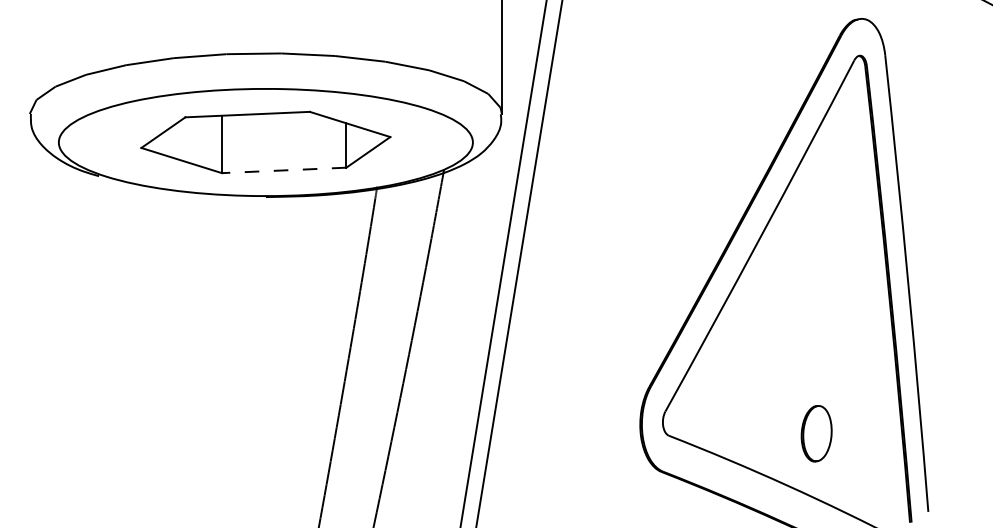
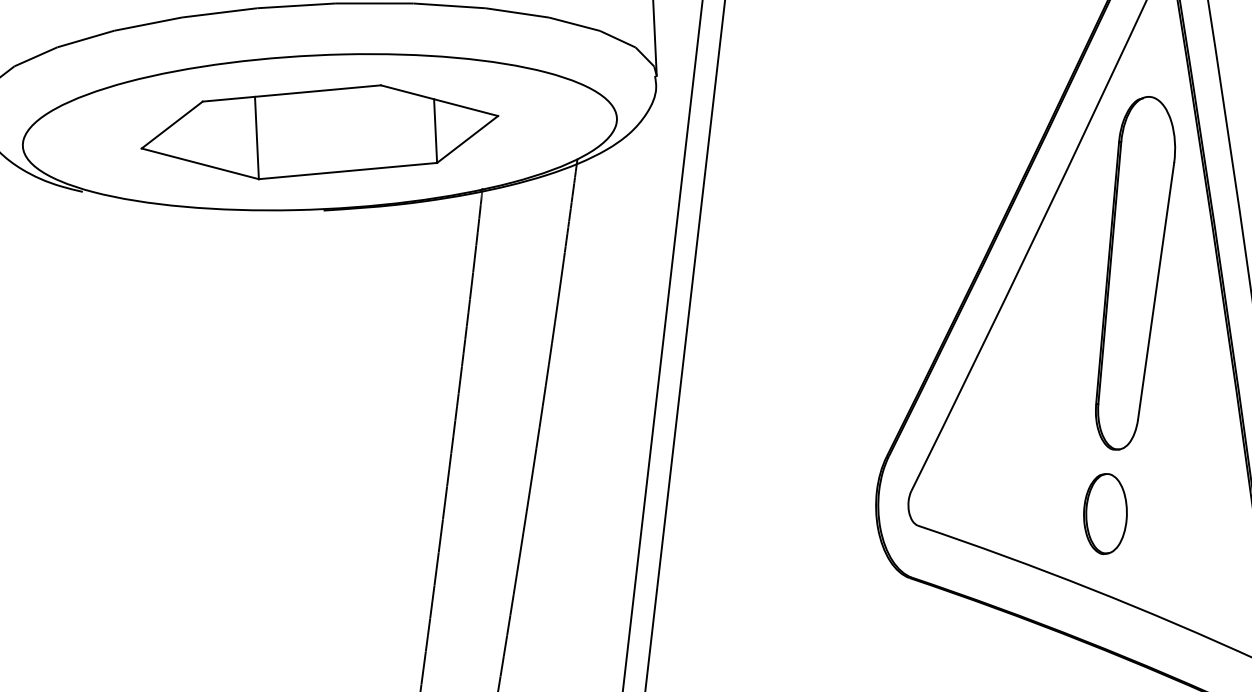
line: (283, 170) -> (347, 171), dashed -> solid
part: (828, 267) -> (1135, 273), added
part: (816, 433) -> (1105, 513), moved

